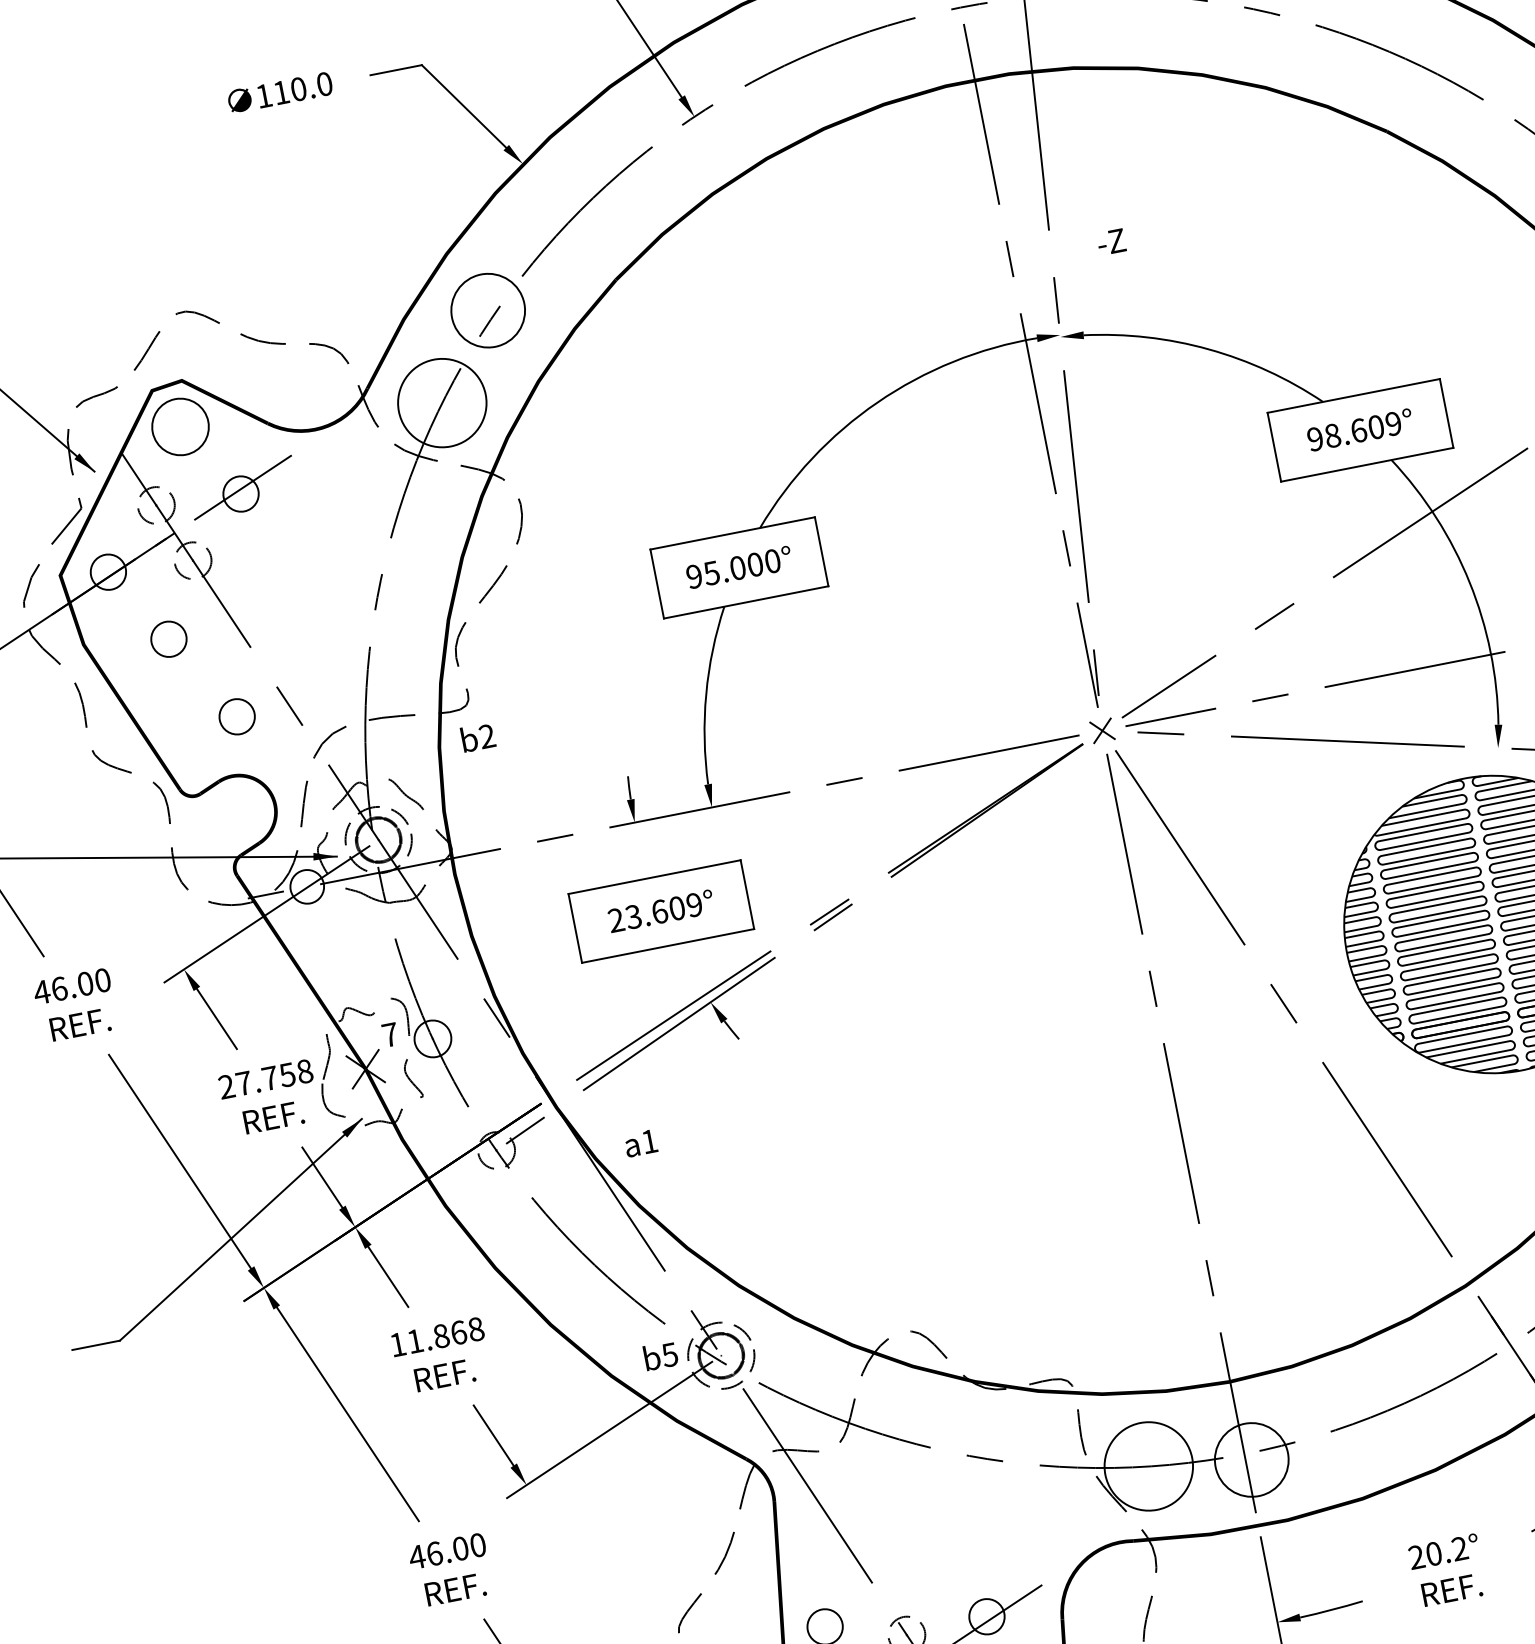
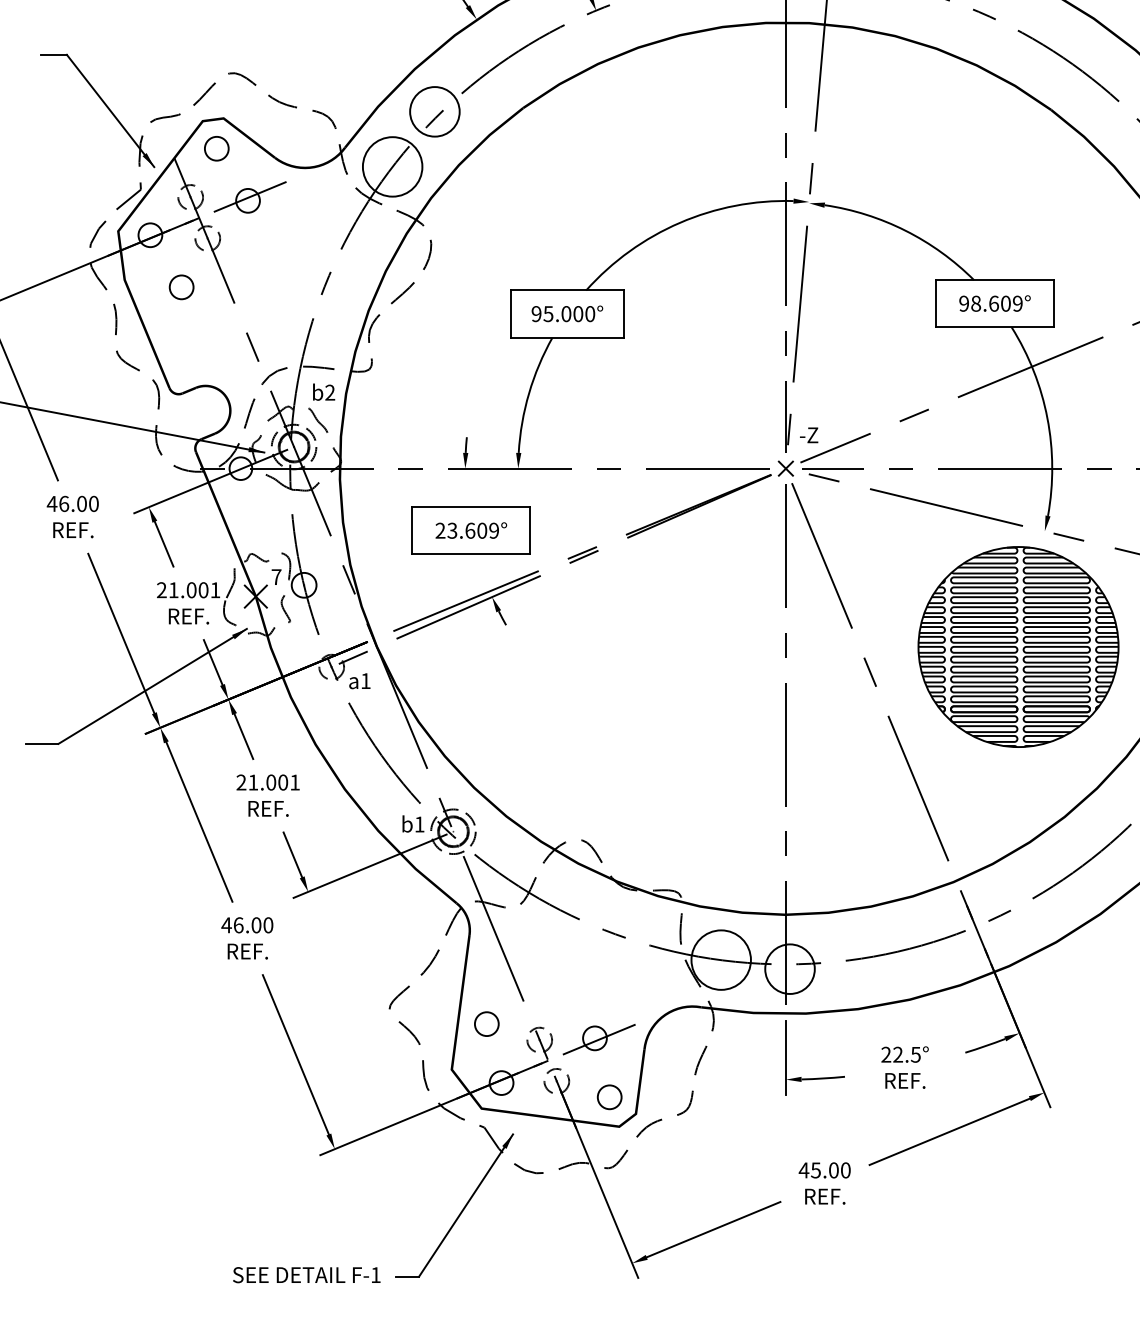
text: (1112, 242) -> (809, 435), moved
circle: (180, 426) -> (216, 148), size x0.62
circle: (236, 717) -> (216, 347), removed
text: (478, 736) -> (324, 391), moved
text: (274, 1077) -> (194, 590), 27.758 -> 21.001
text: (640, 1143) -> (359, 681), moved
text: (437, 1336) -> (268, 782), 11.868 -> 21.001
text: (669, 1354) -> (419, 824), b5 -> b1
text: (1446, 1551) -> (906, 1054), 20.2° -> 22.5°

